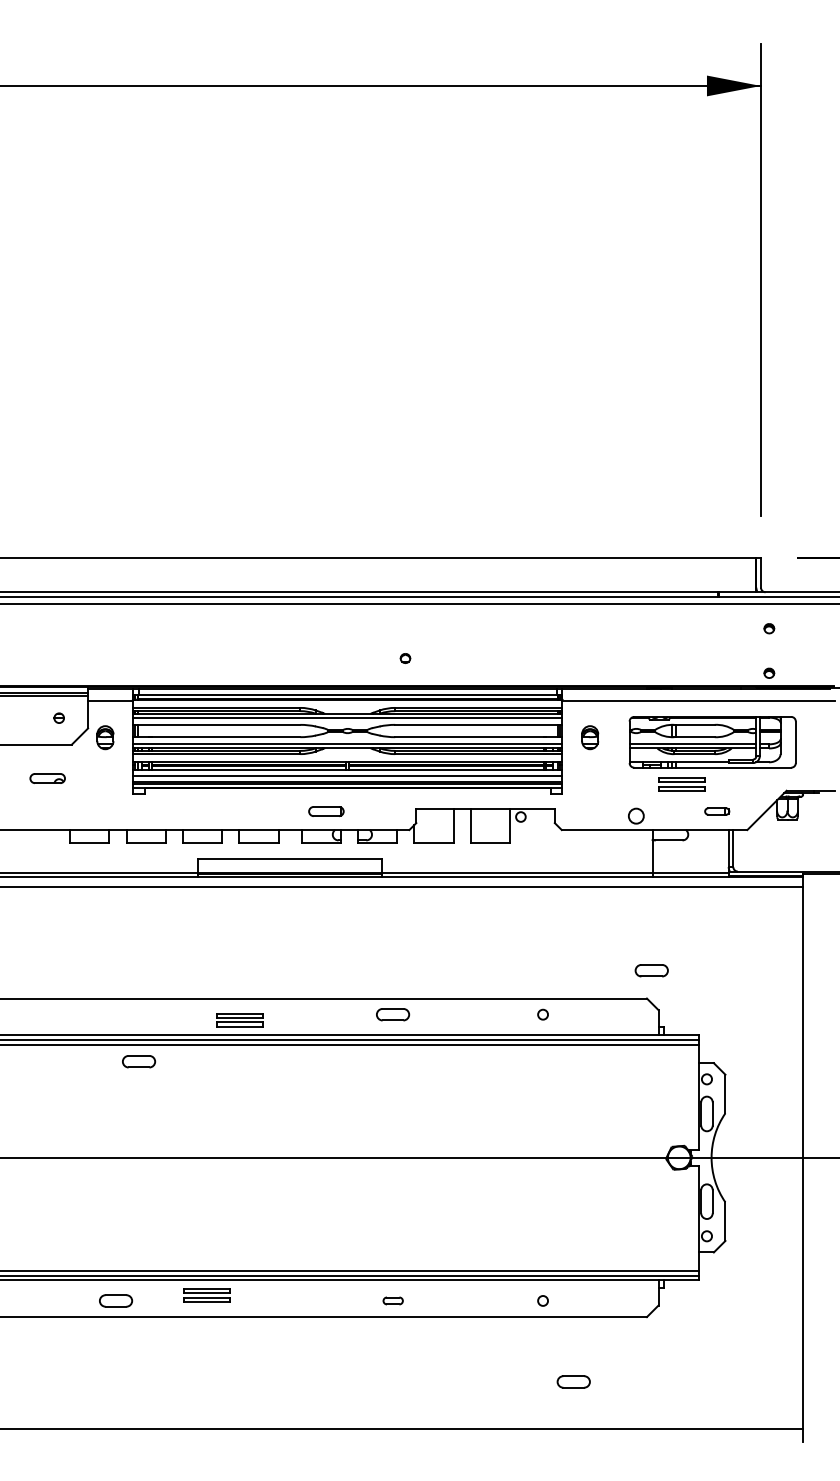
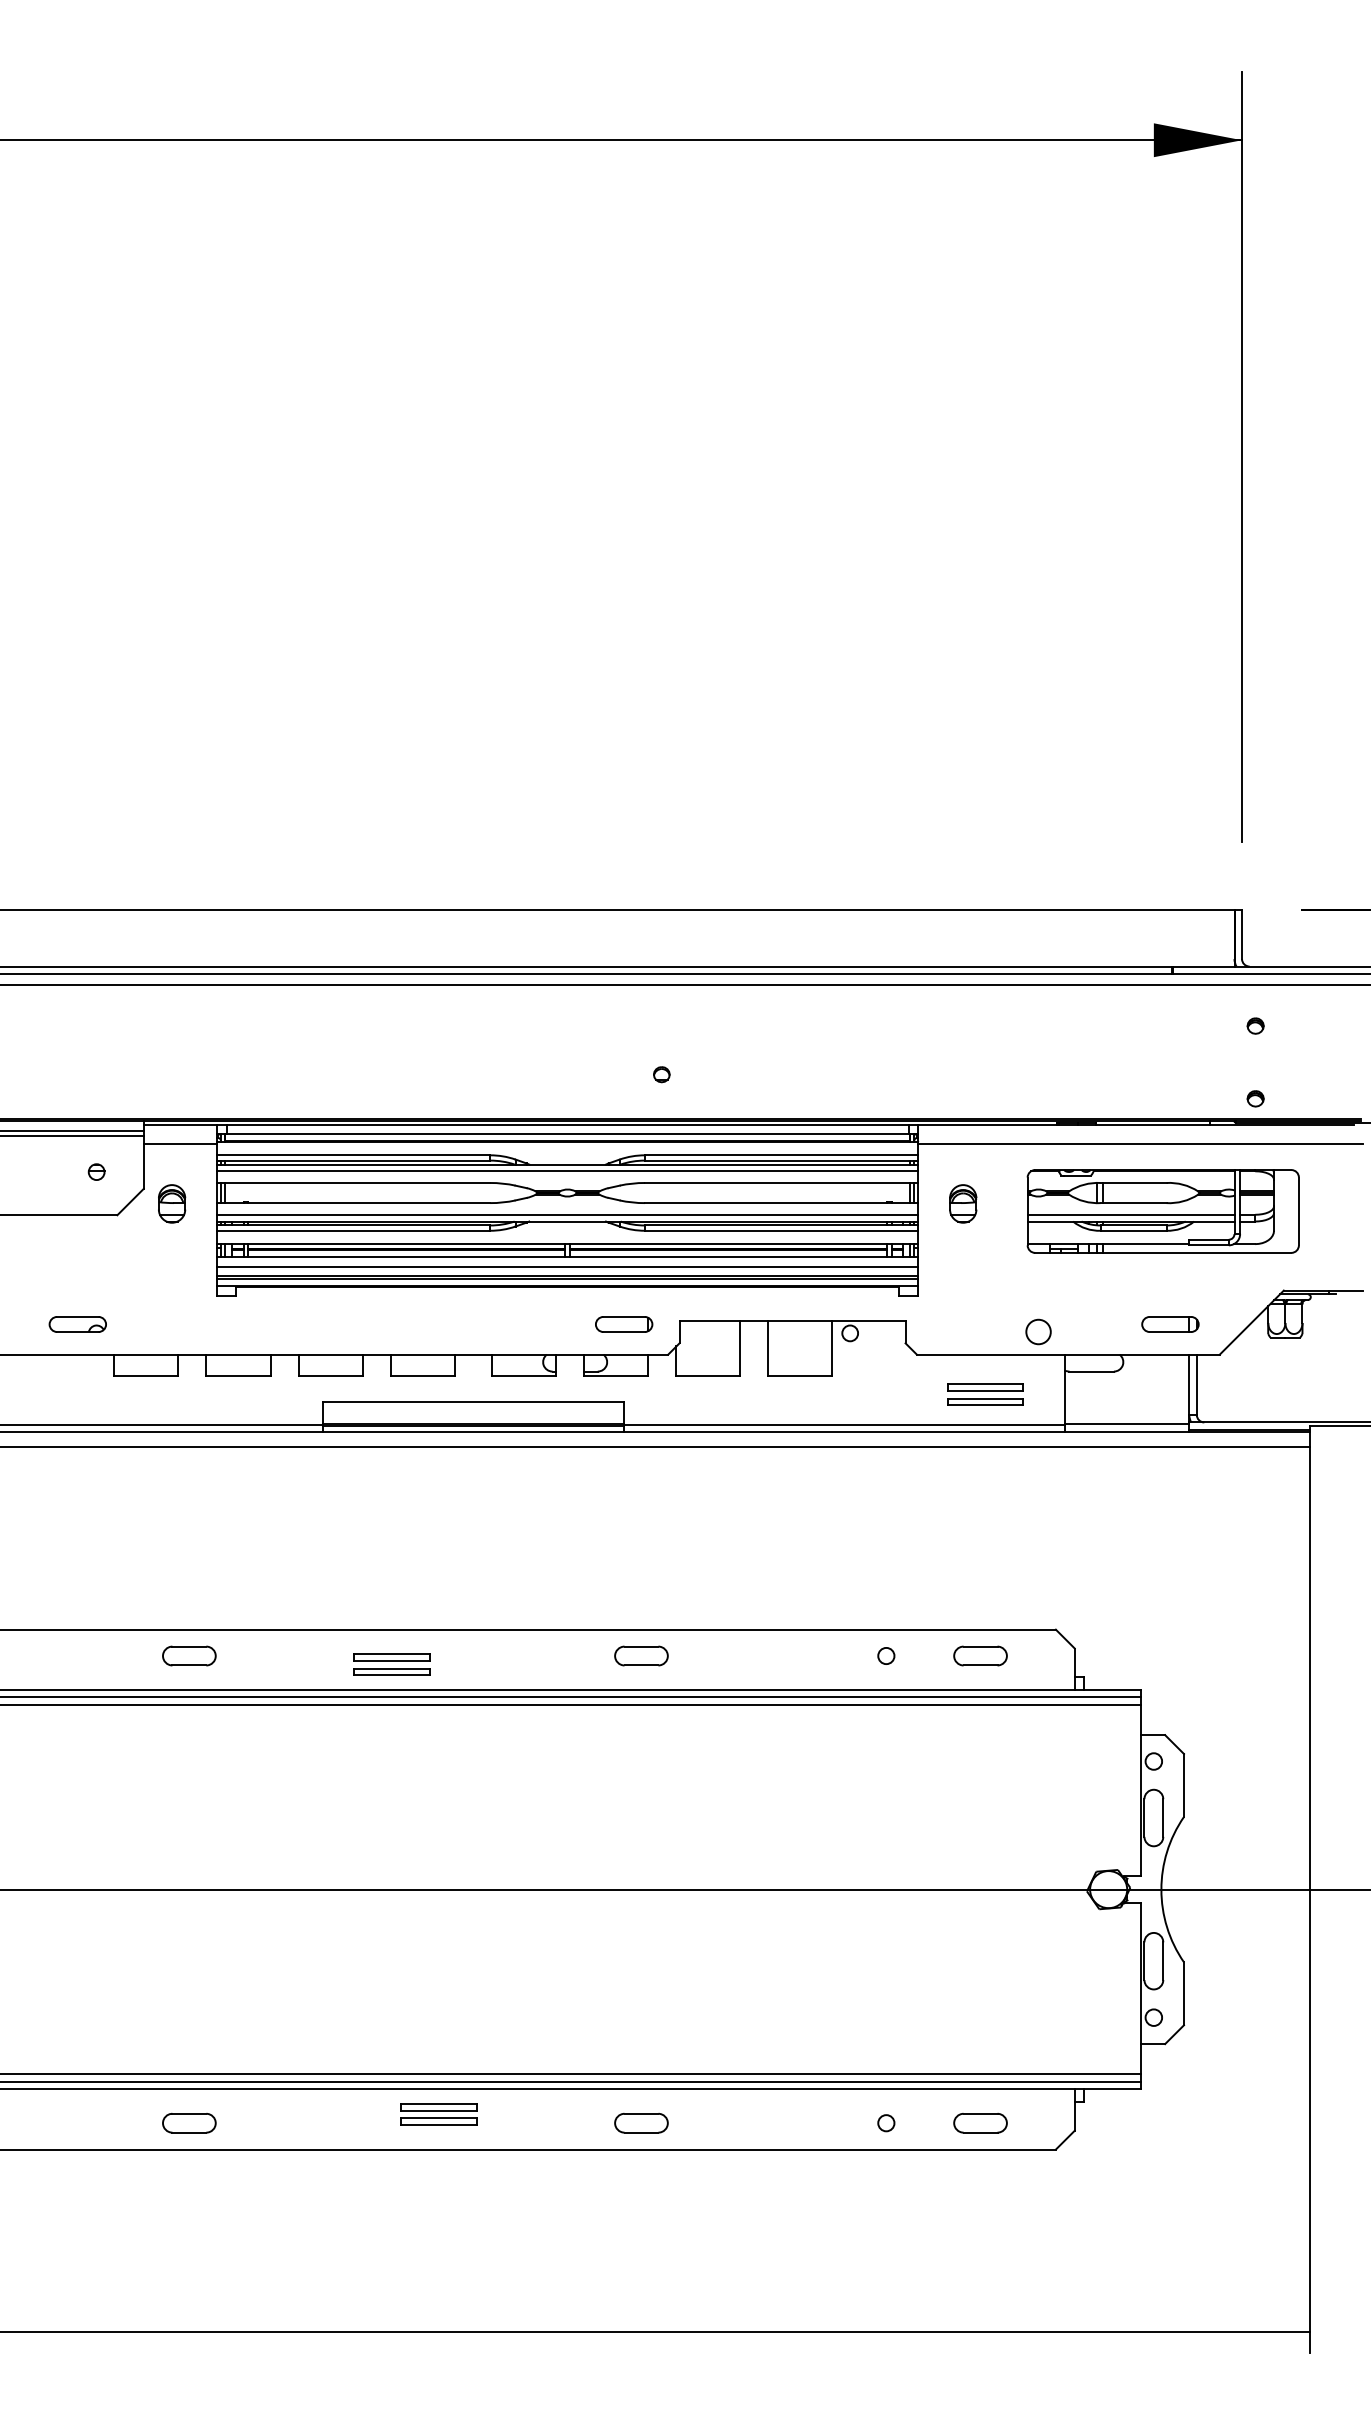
part: (47, 778) -> (77, 1324), moved
part: (681, 784) -> (984, 1394), moved
part: (326, 811) -> (624, 1324), moved
part: (717, 811) -> (1171, 1324), size x1.43
part: (651, 970) -> (980, 1655), moved
part: (139, 1061) -> (190, 1655), moved
part: (206, 1295) -> (438, 2114), moved
part: (393, 1300) -> (642, 2122), size x1.67
part: (573, 1381) -> (980, 2122), moved

